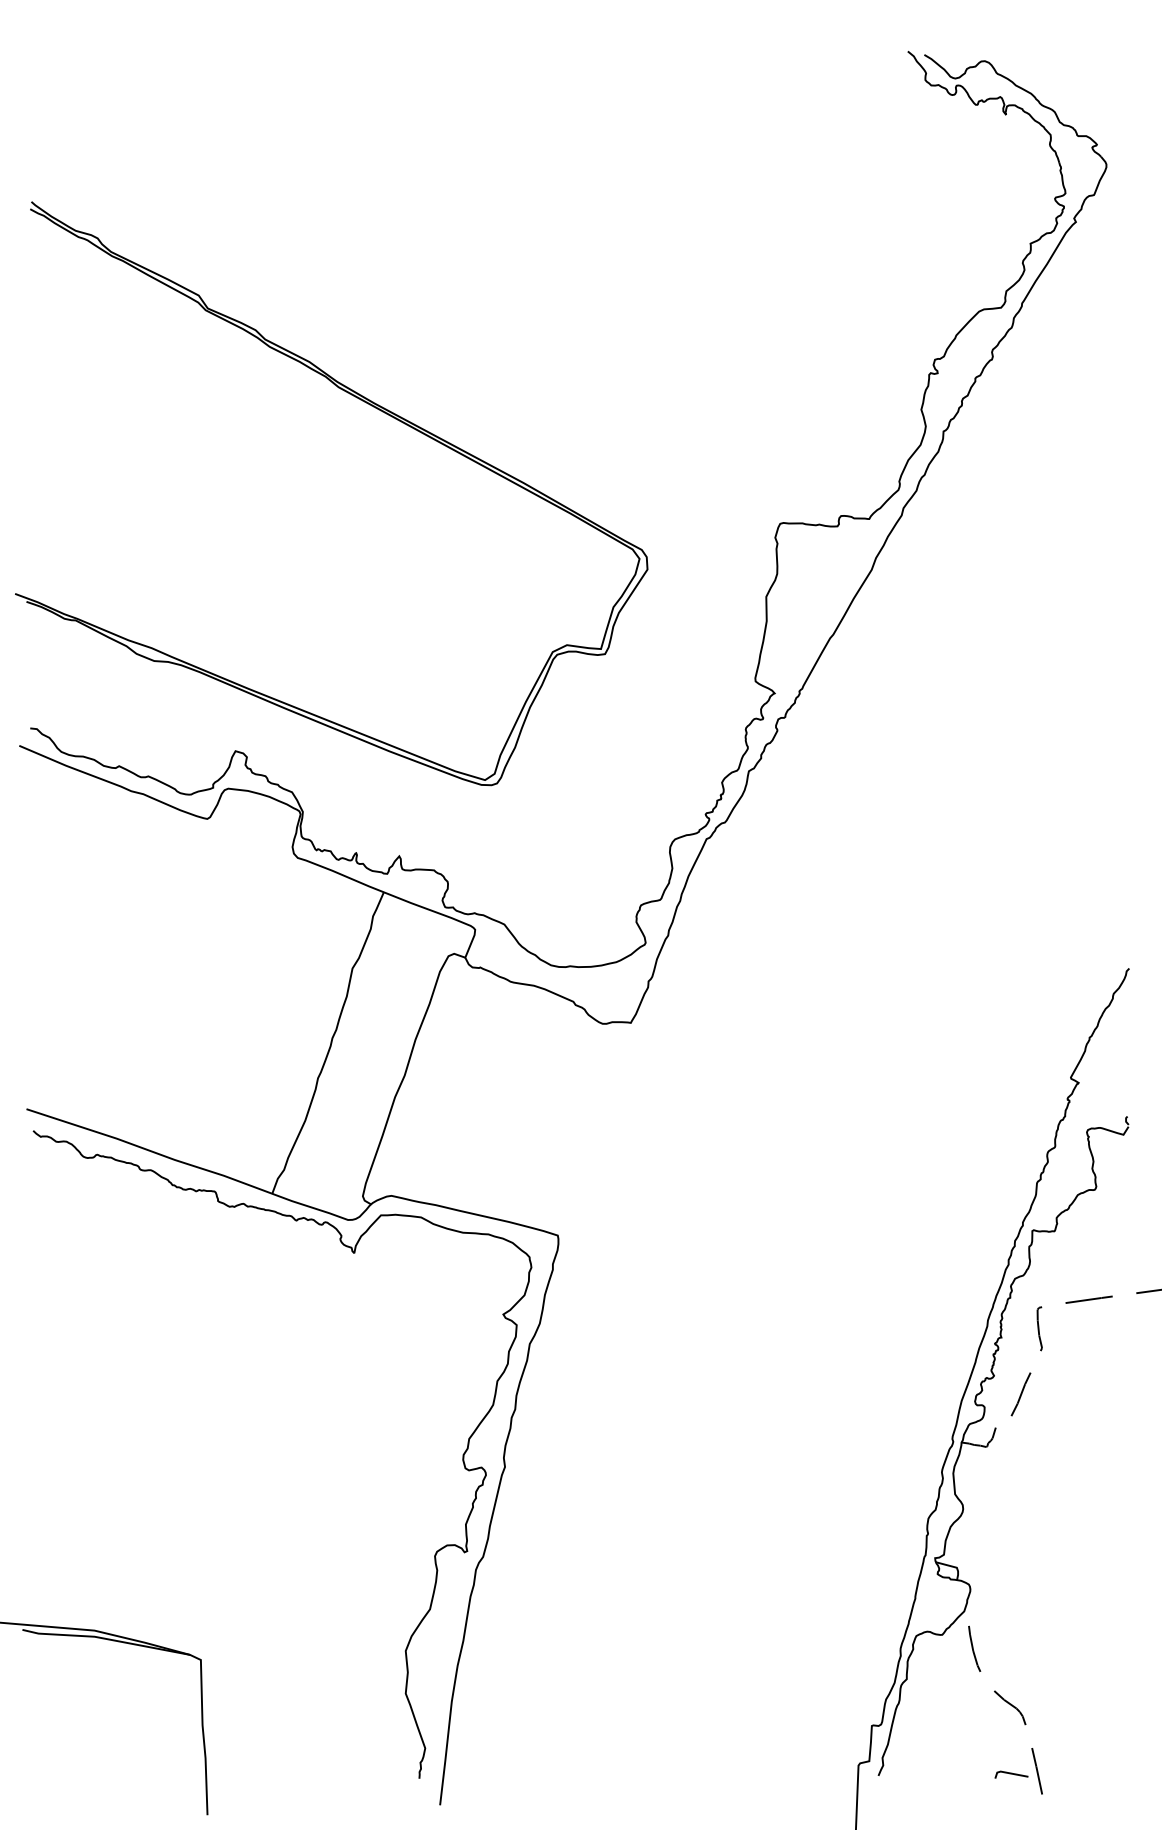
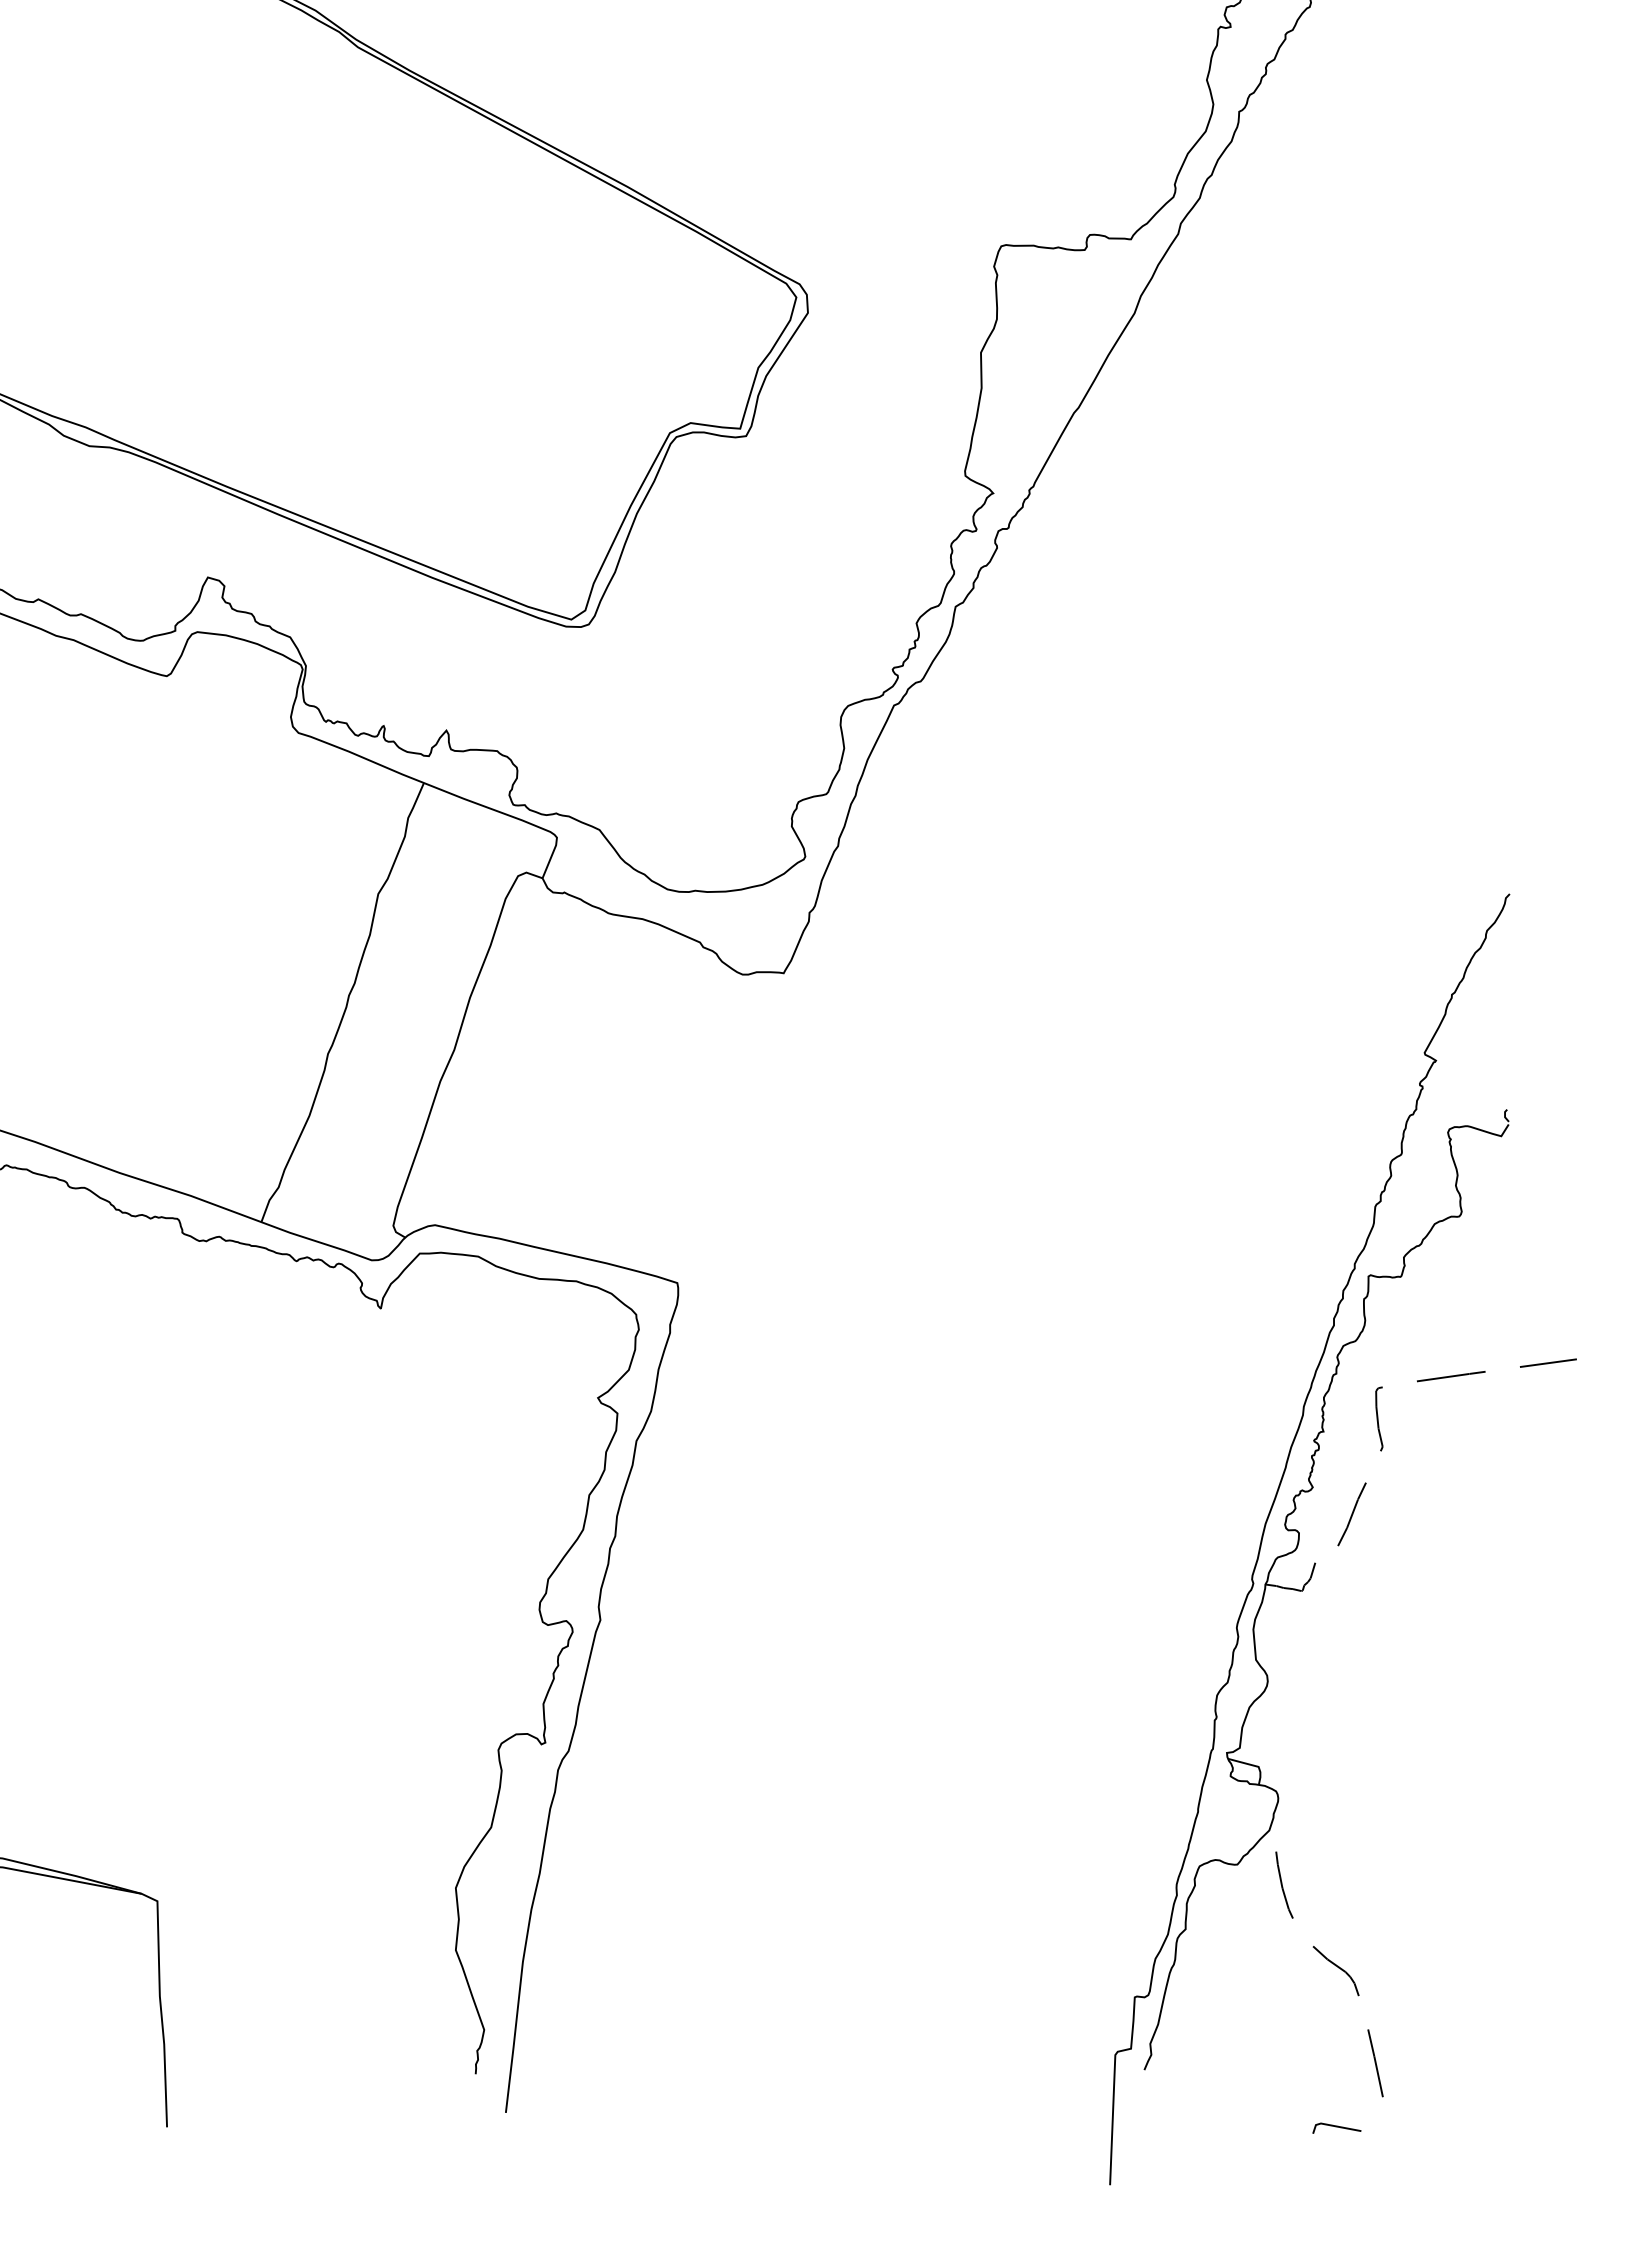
line: (1011, 1774) -> (1336, 2127), moved

